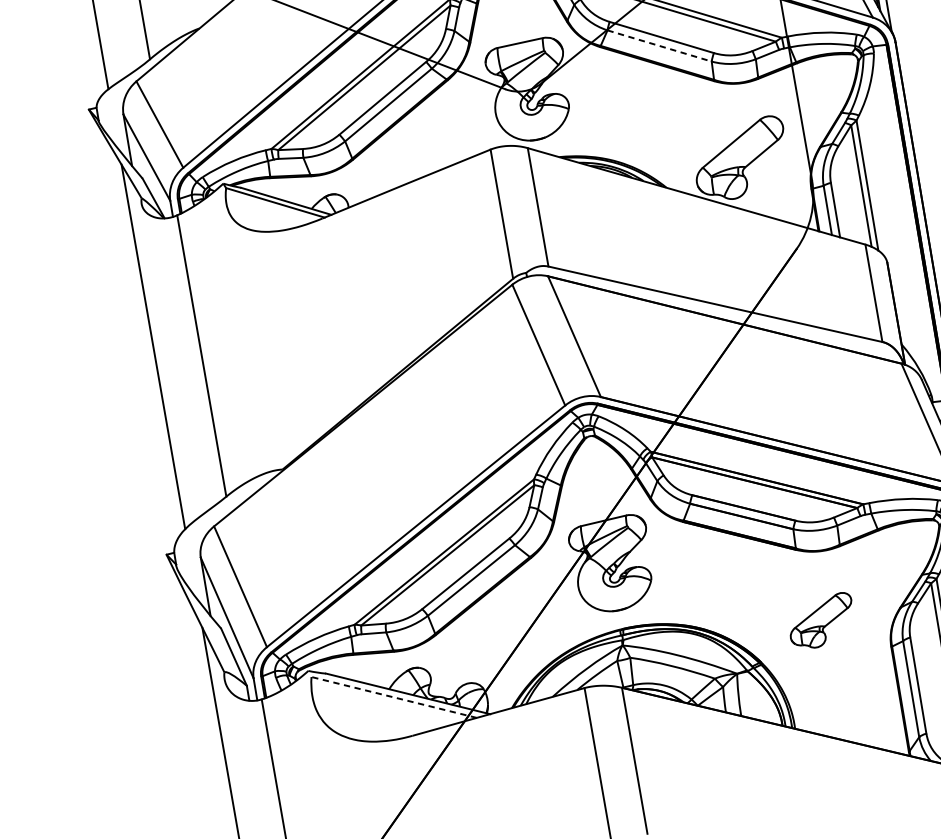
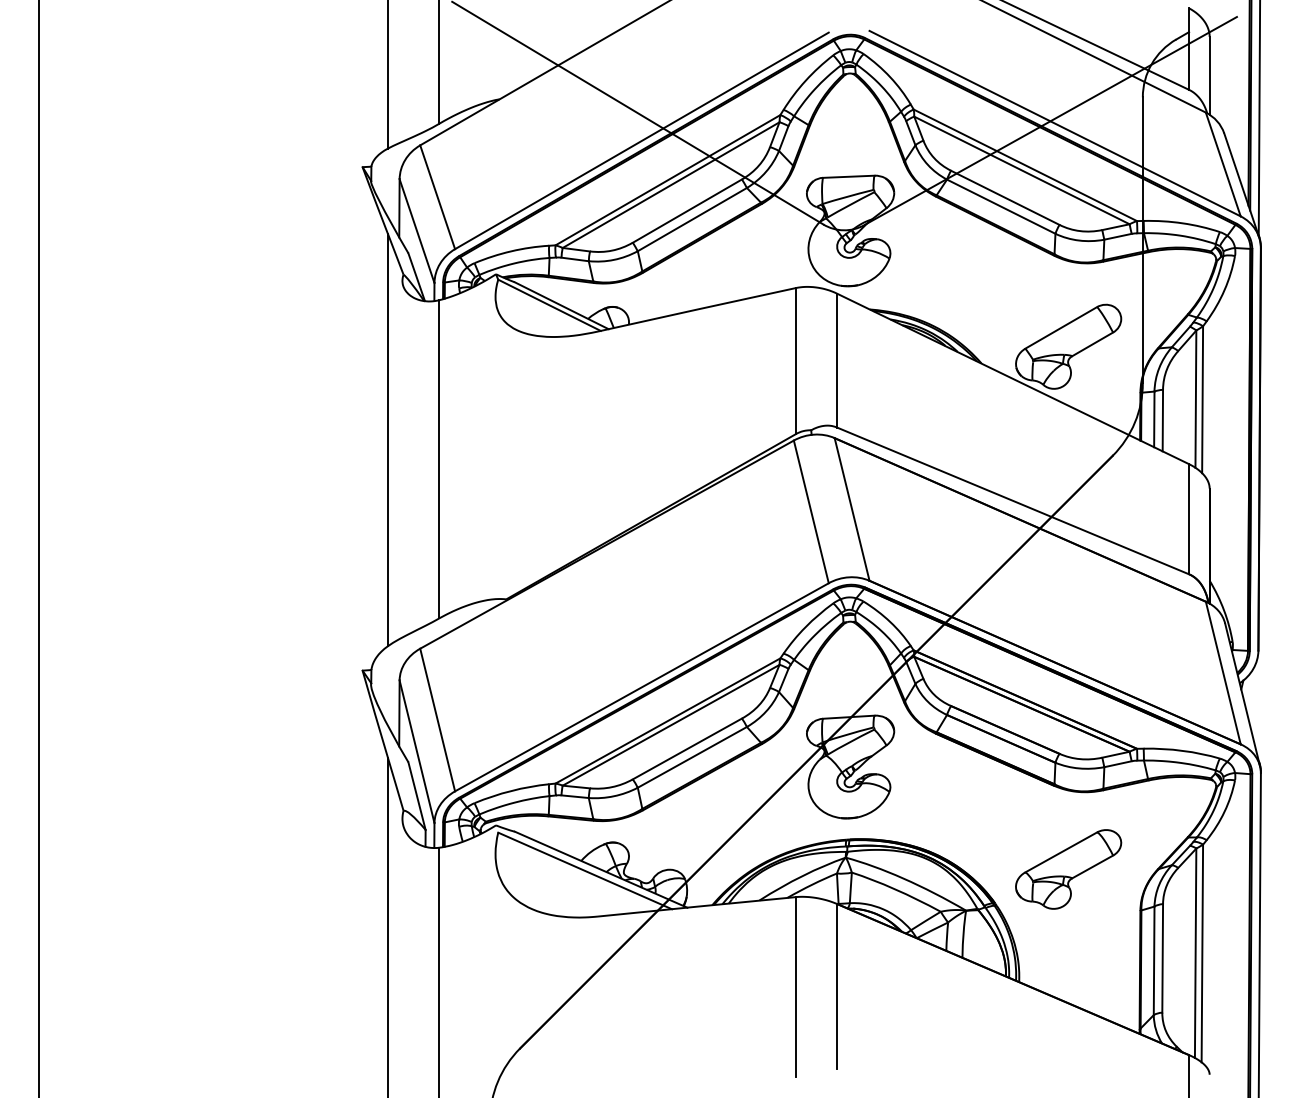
line: (659, 45) -> (1001, 206), dashed -> solid
part: (821, 621) -> (1068, 869), size x1.43
line: (394, 697) -> (585, 870), dashed -> solid

